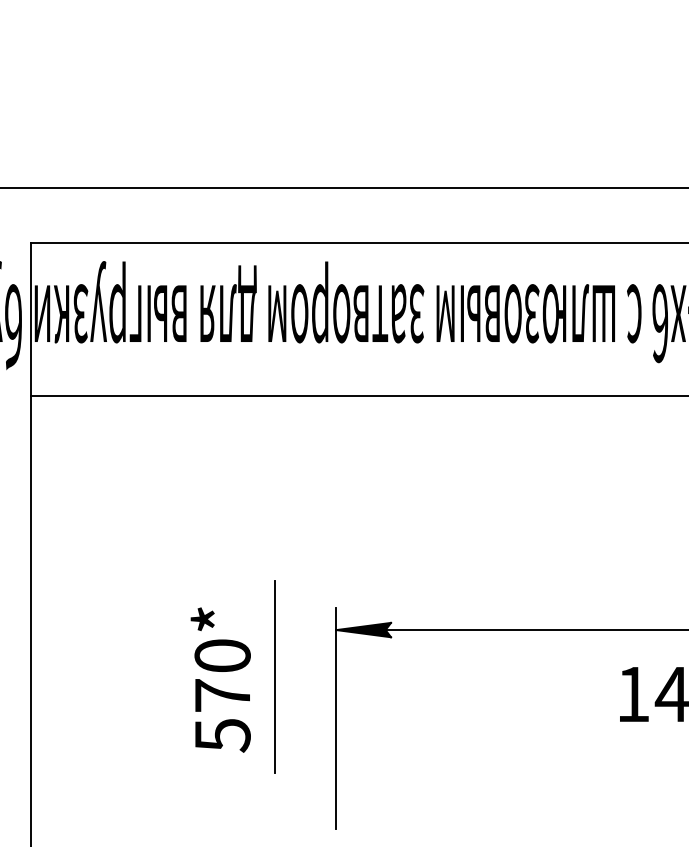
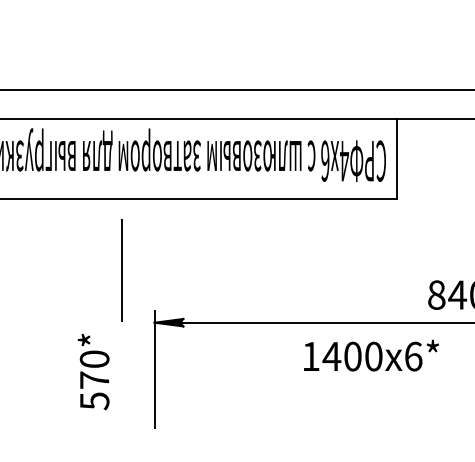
line: (273, 677) -> (121, 270), moved
text: (220, 679) -> (93, 371), moved

